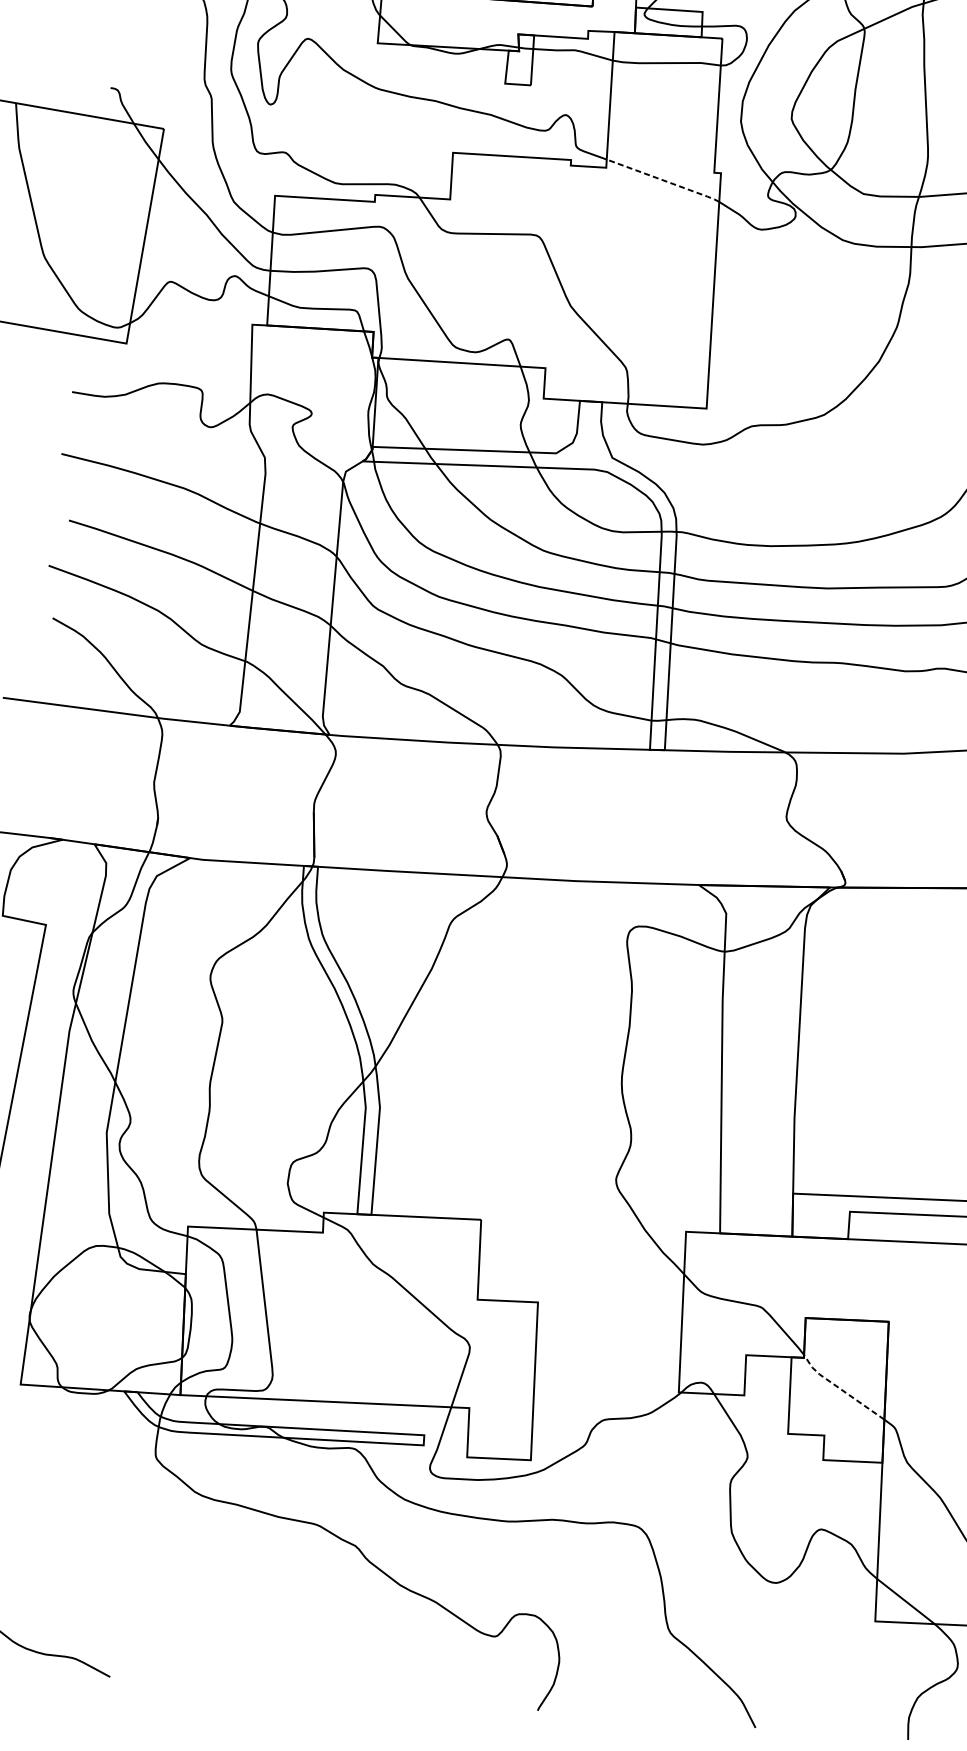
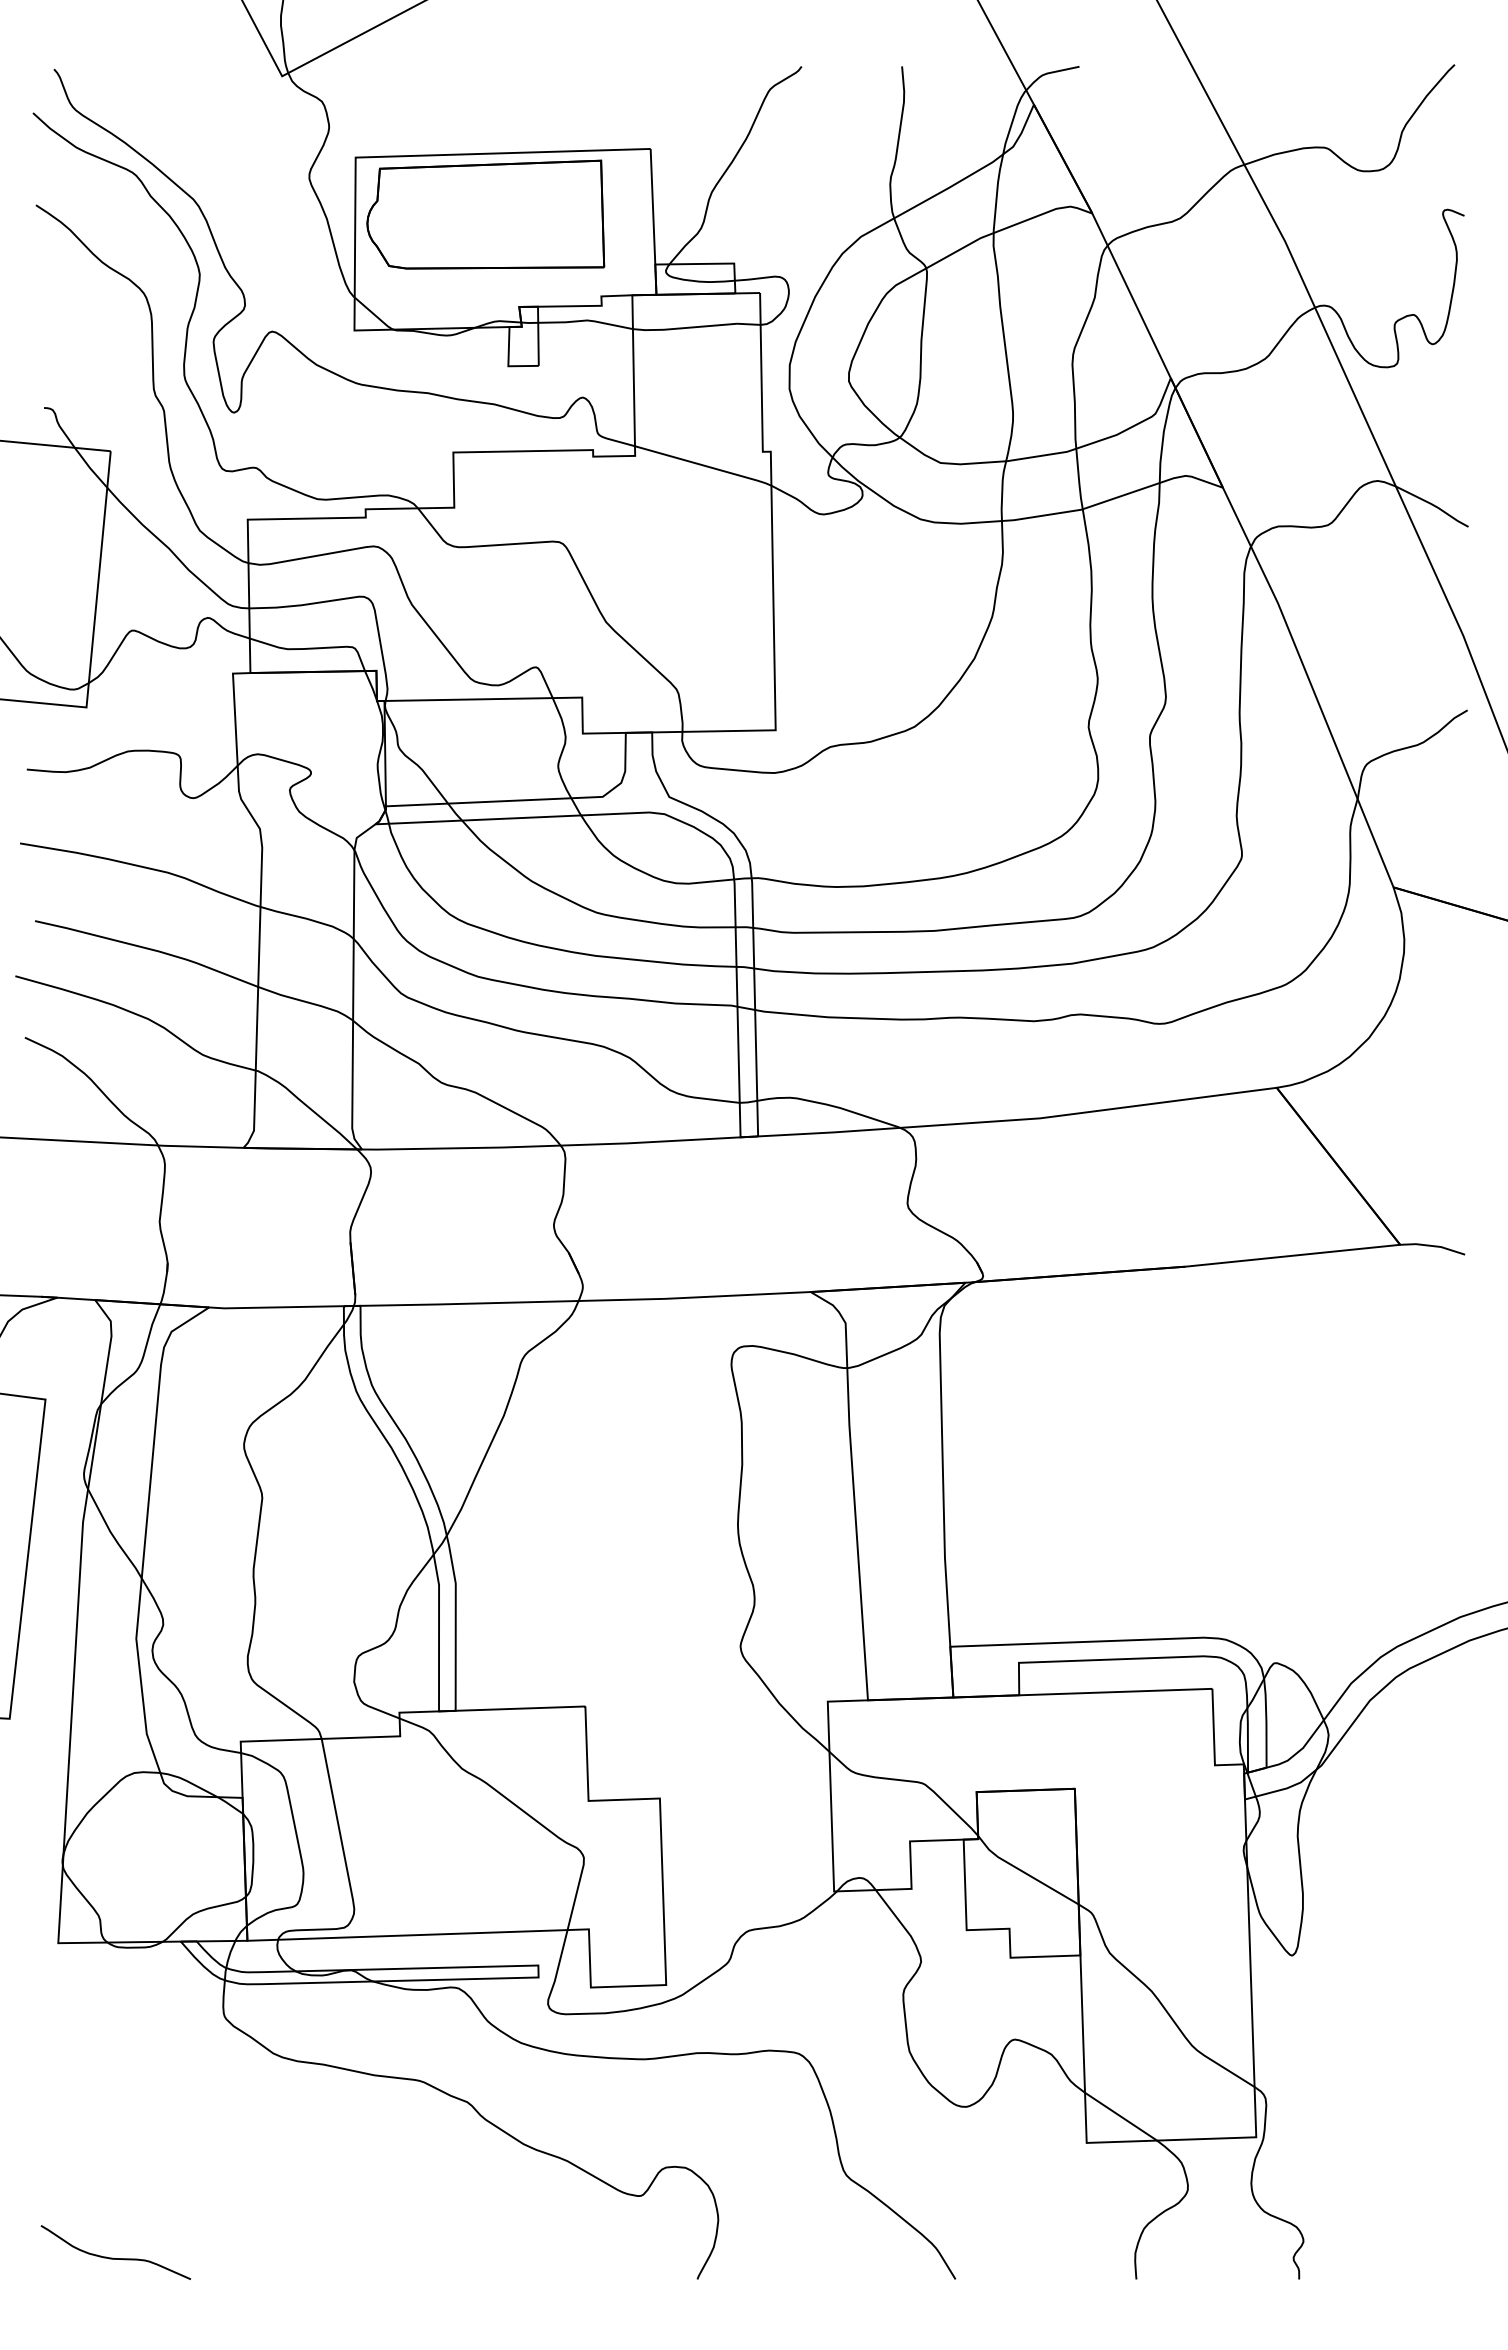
line: (664, 180) -> (705, 465), dashed -> solid
line: (840, 1389) -> (1024, 1872), dashed -> solid

